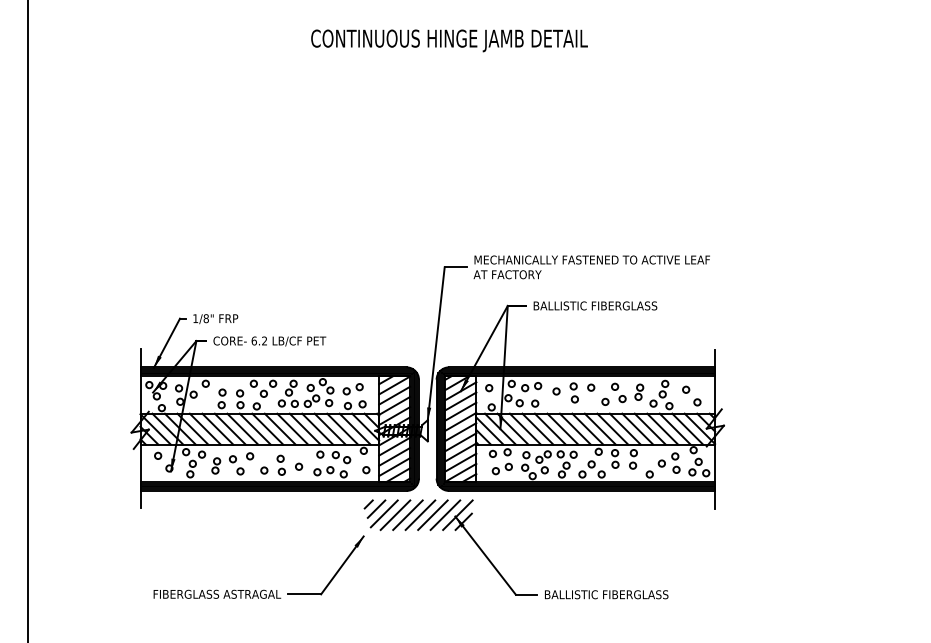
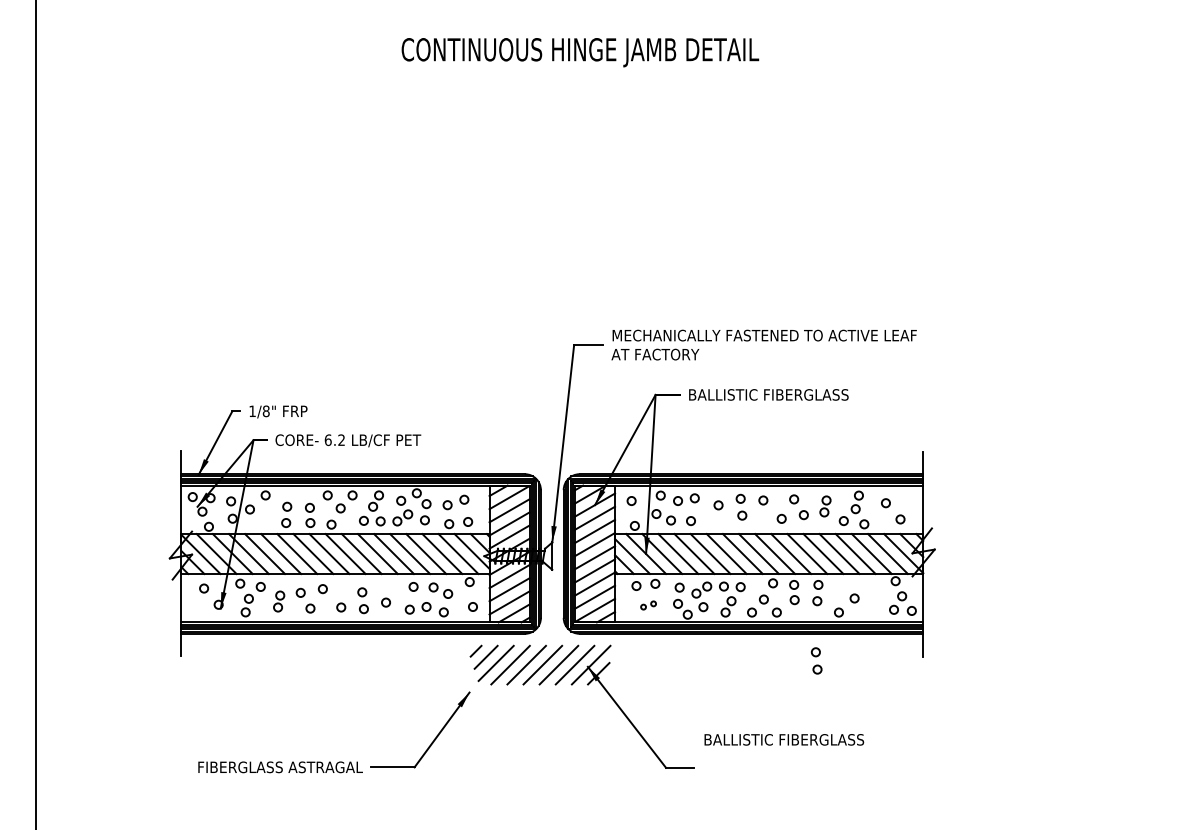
part: (675, 462) -> (816, 660), moved
part: (502, 469) -> (648, 605), size x0.6
text: (606, 594) -> (784, 739), moved

